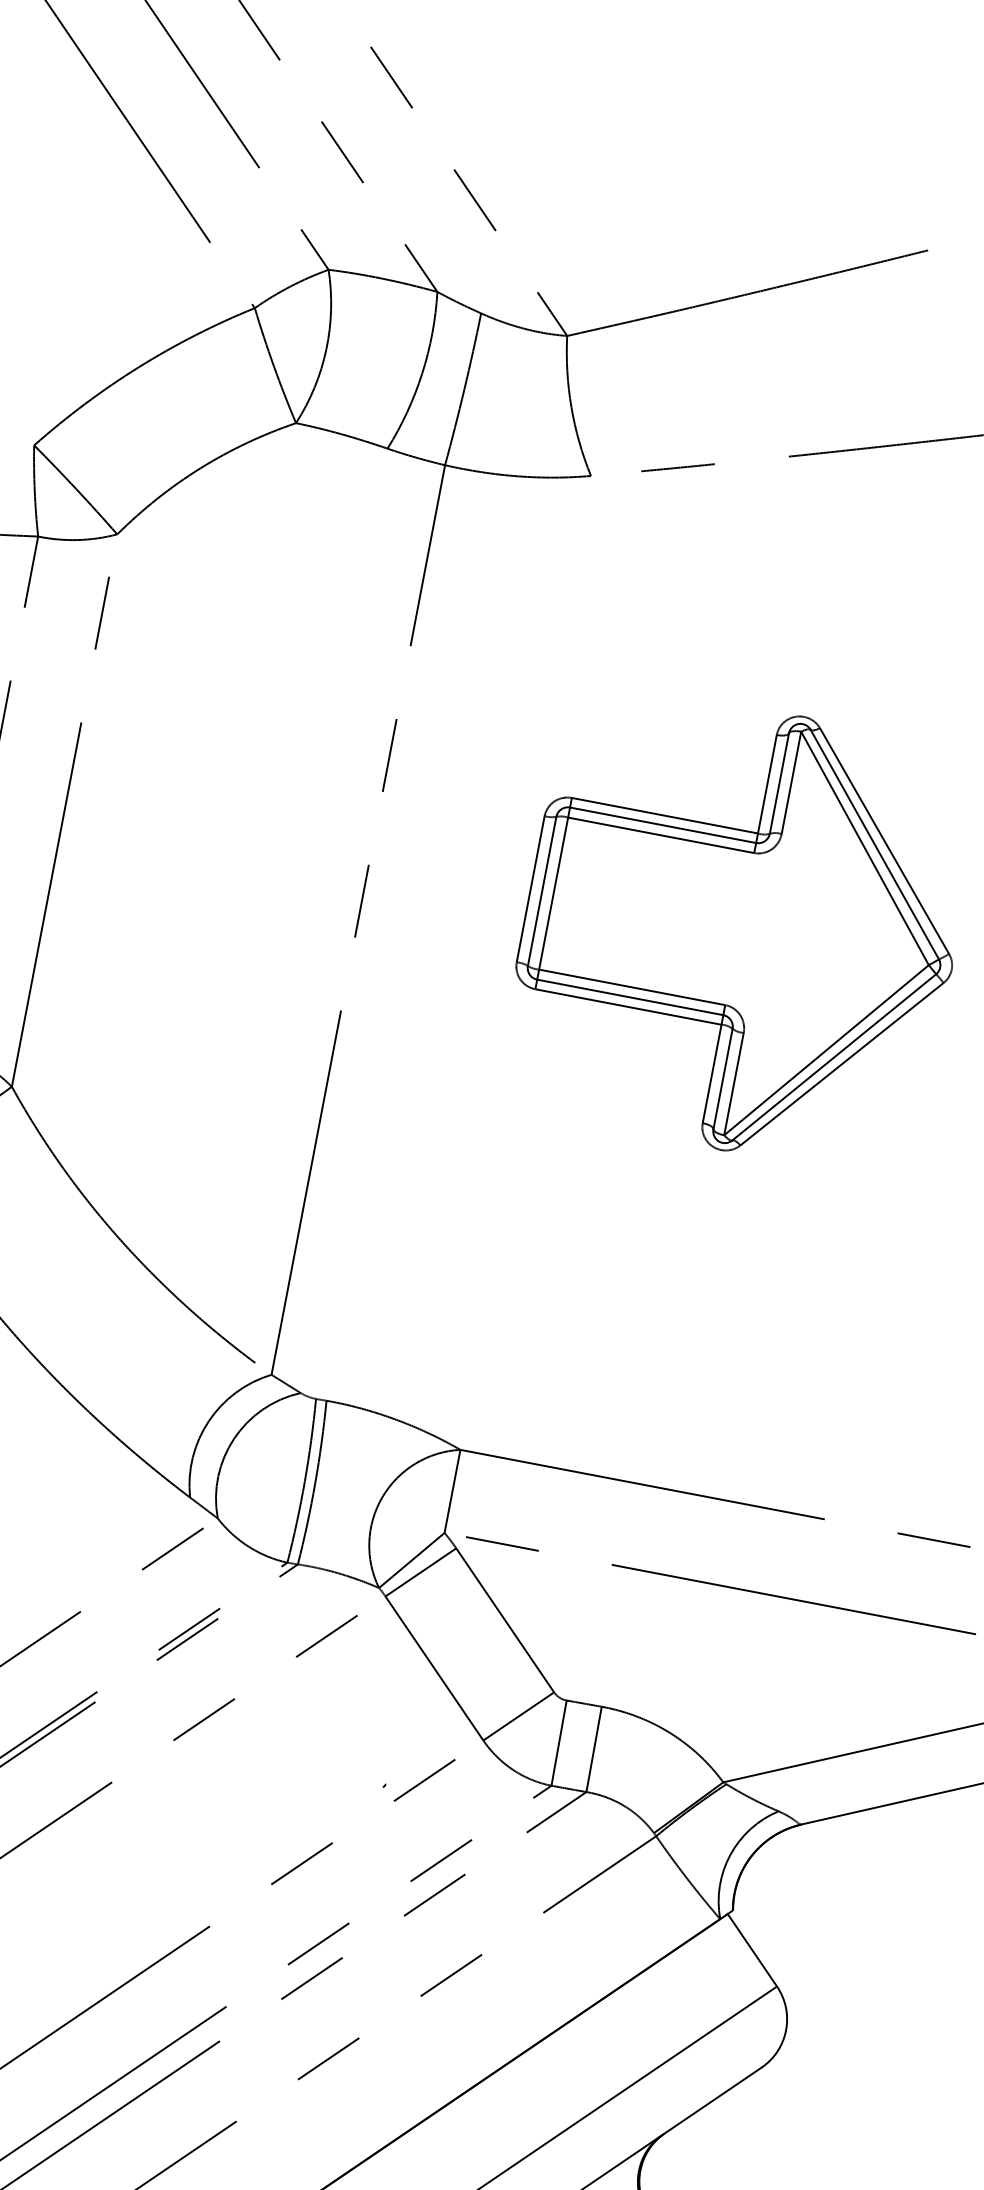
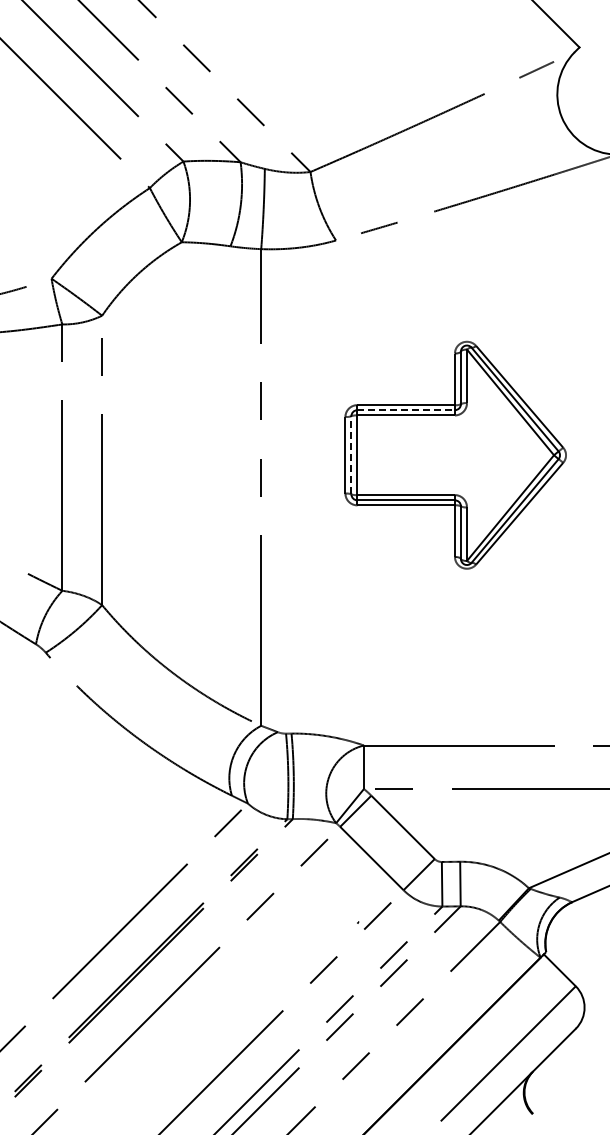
line: (663, 826) -> (406, 410), solid -> dashed
line: (542, 889) -> (351, 454), solid -> dashed

